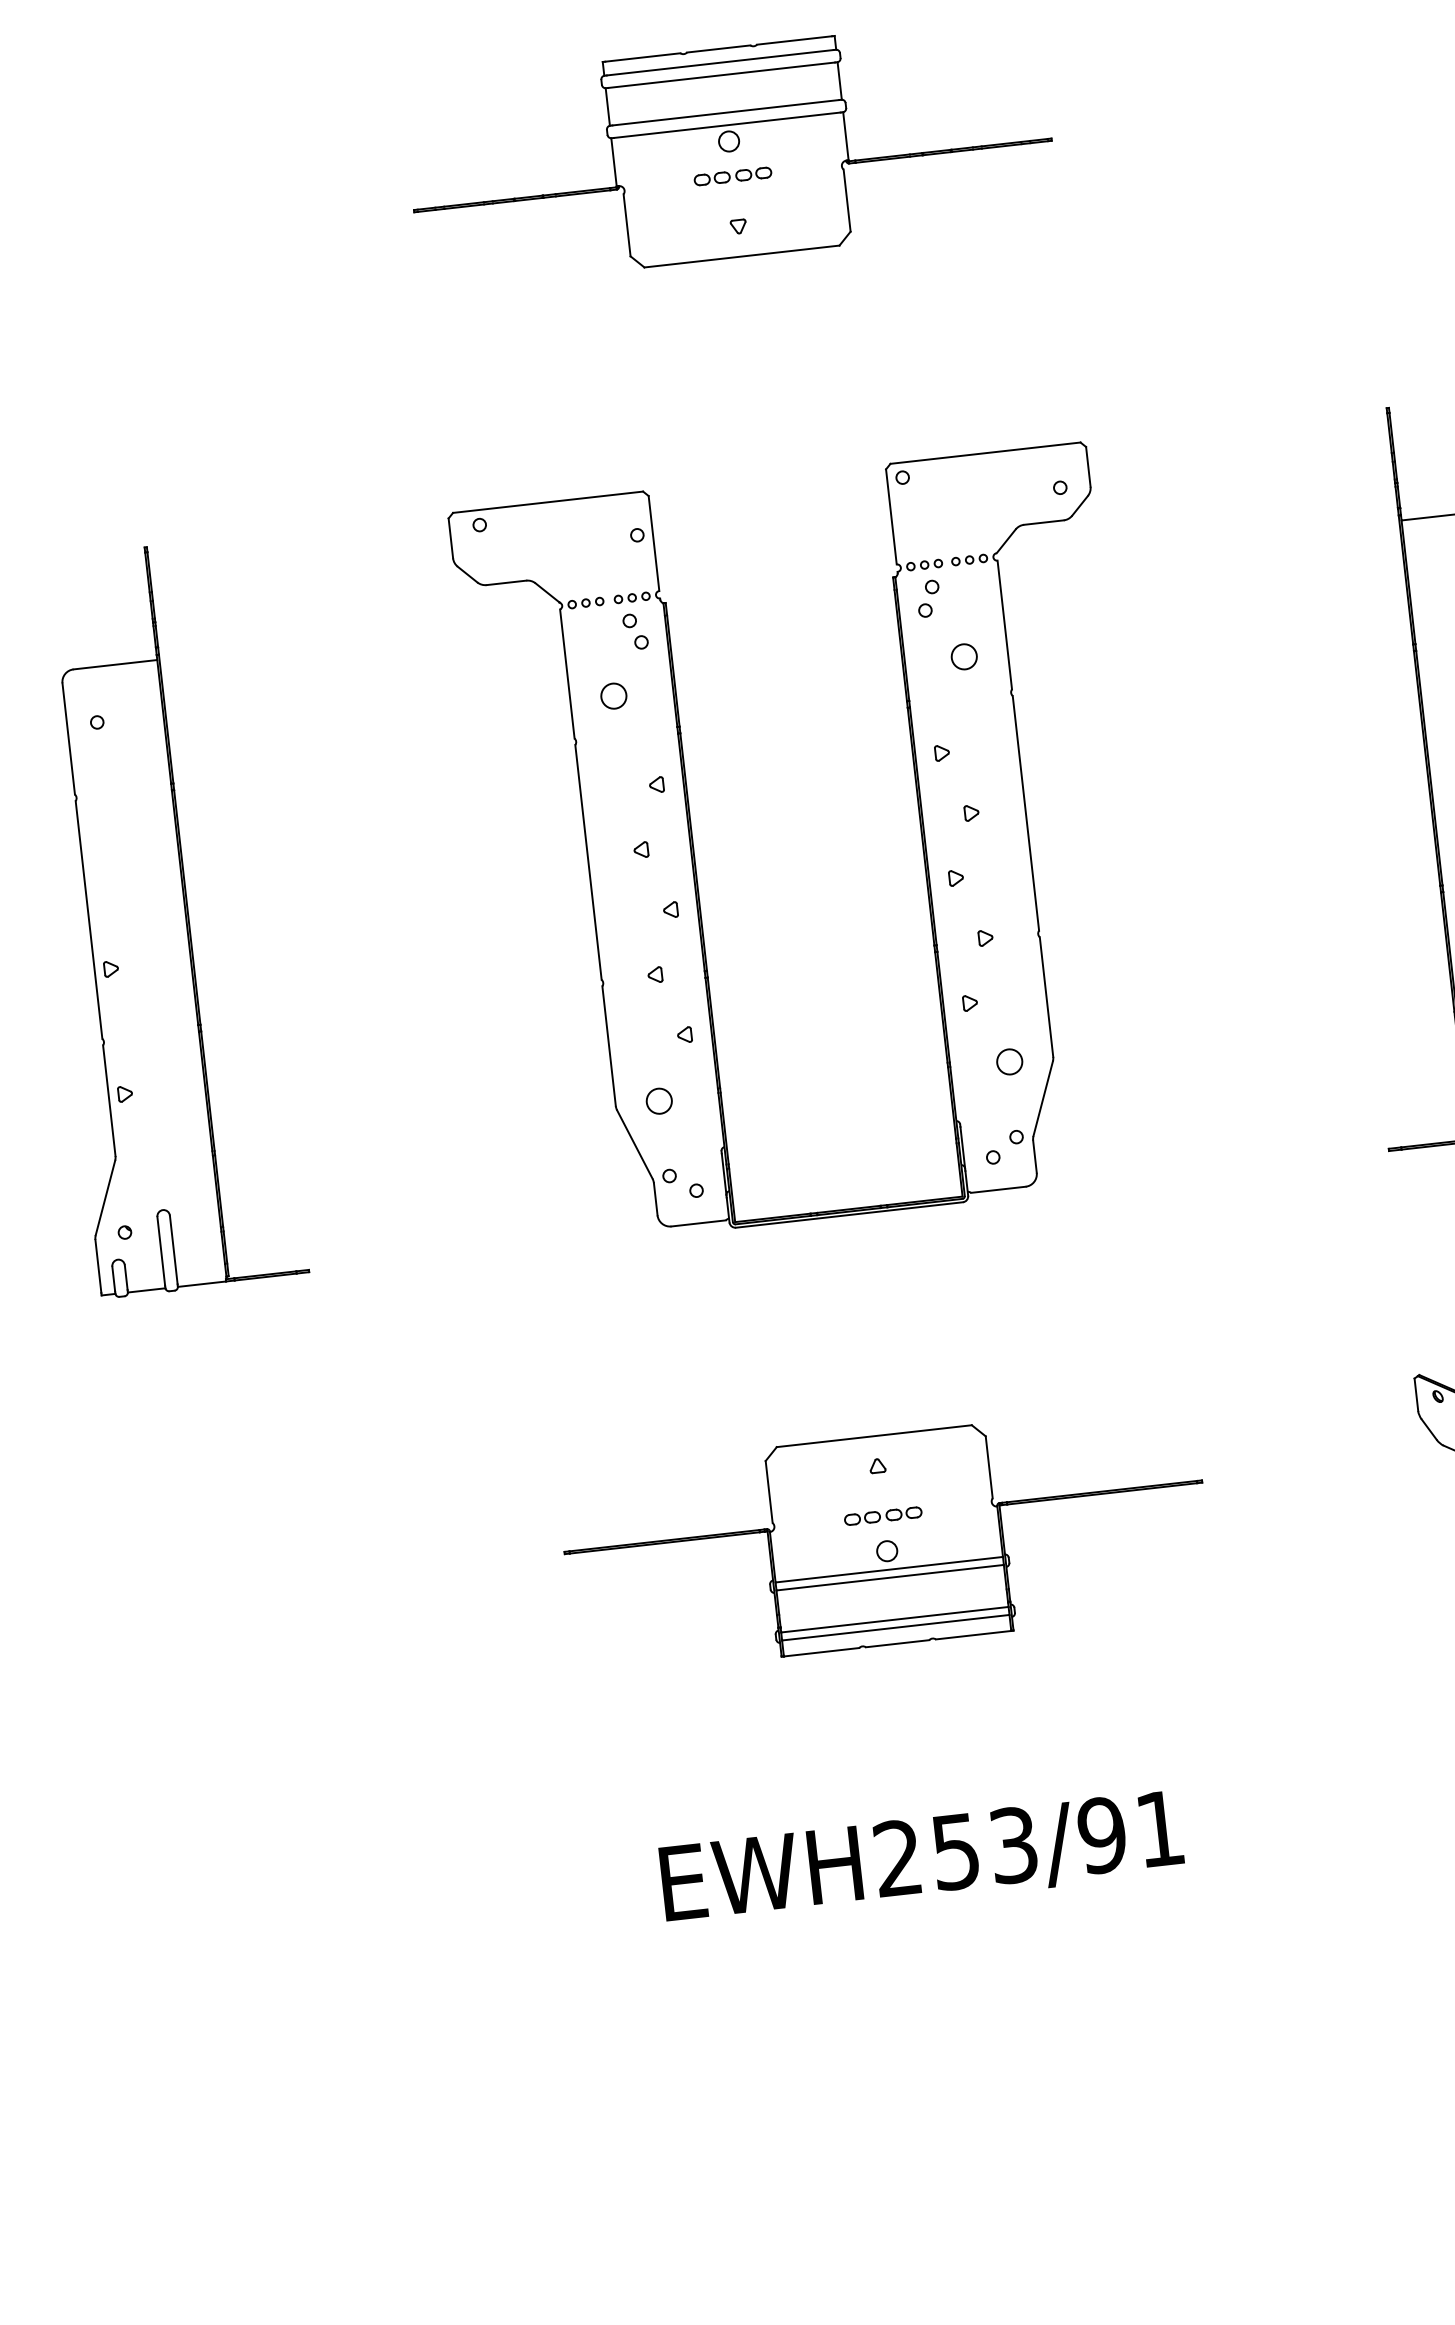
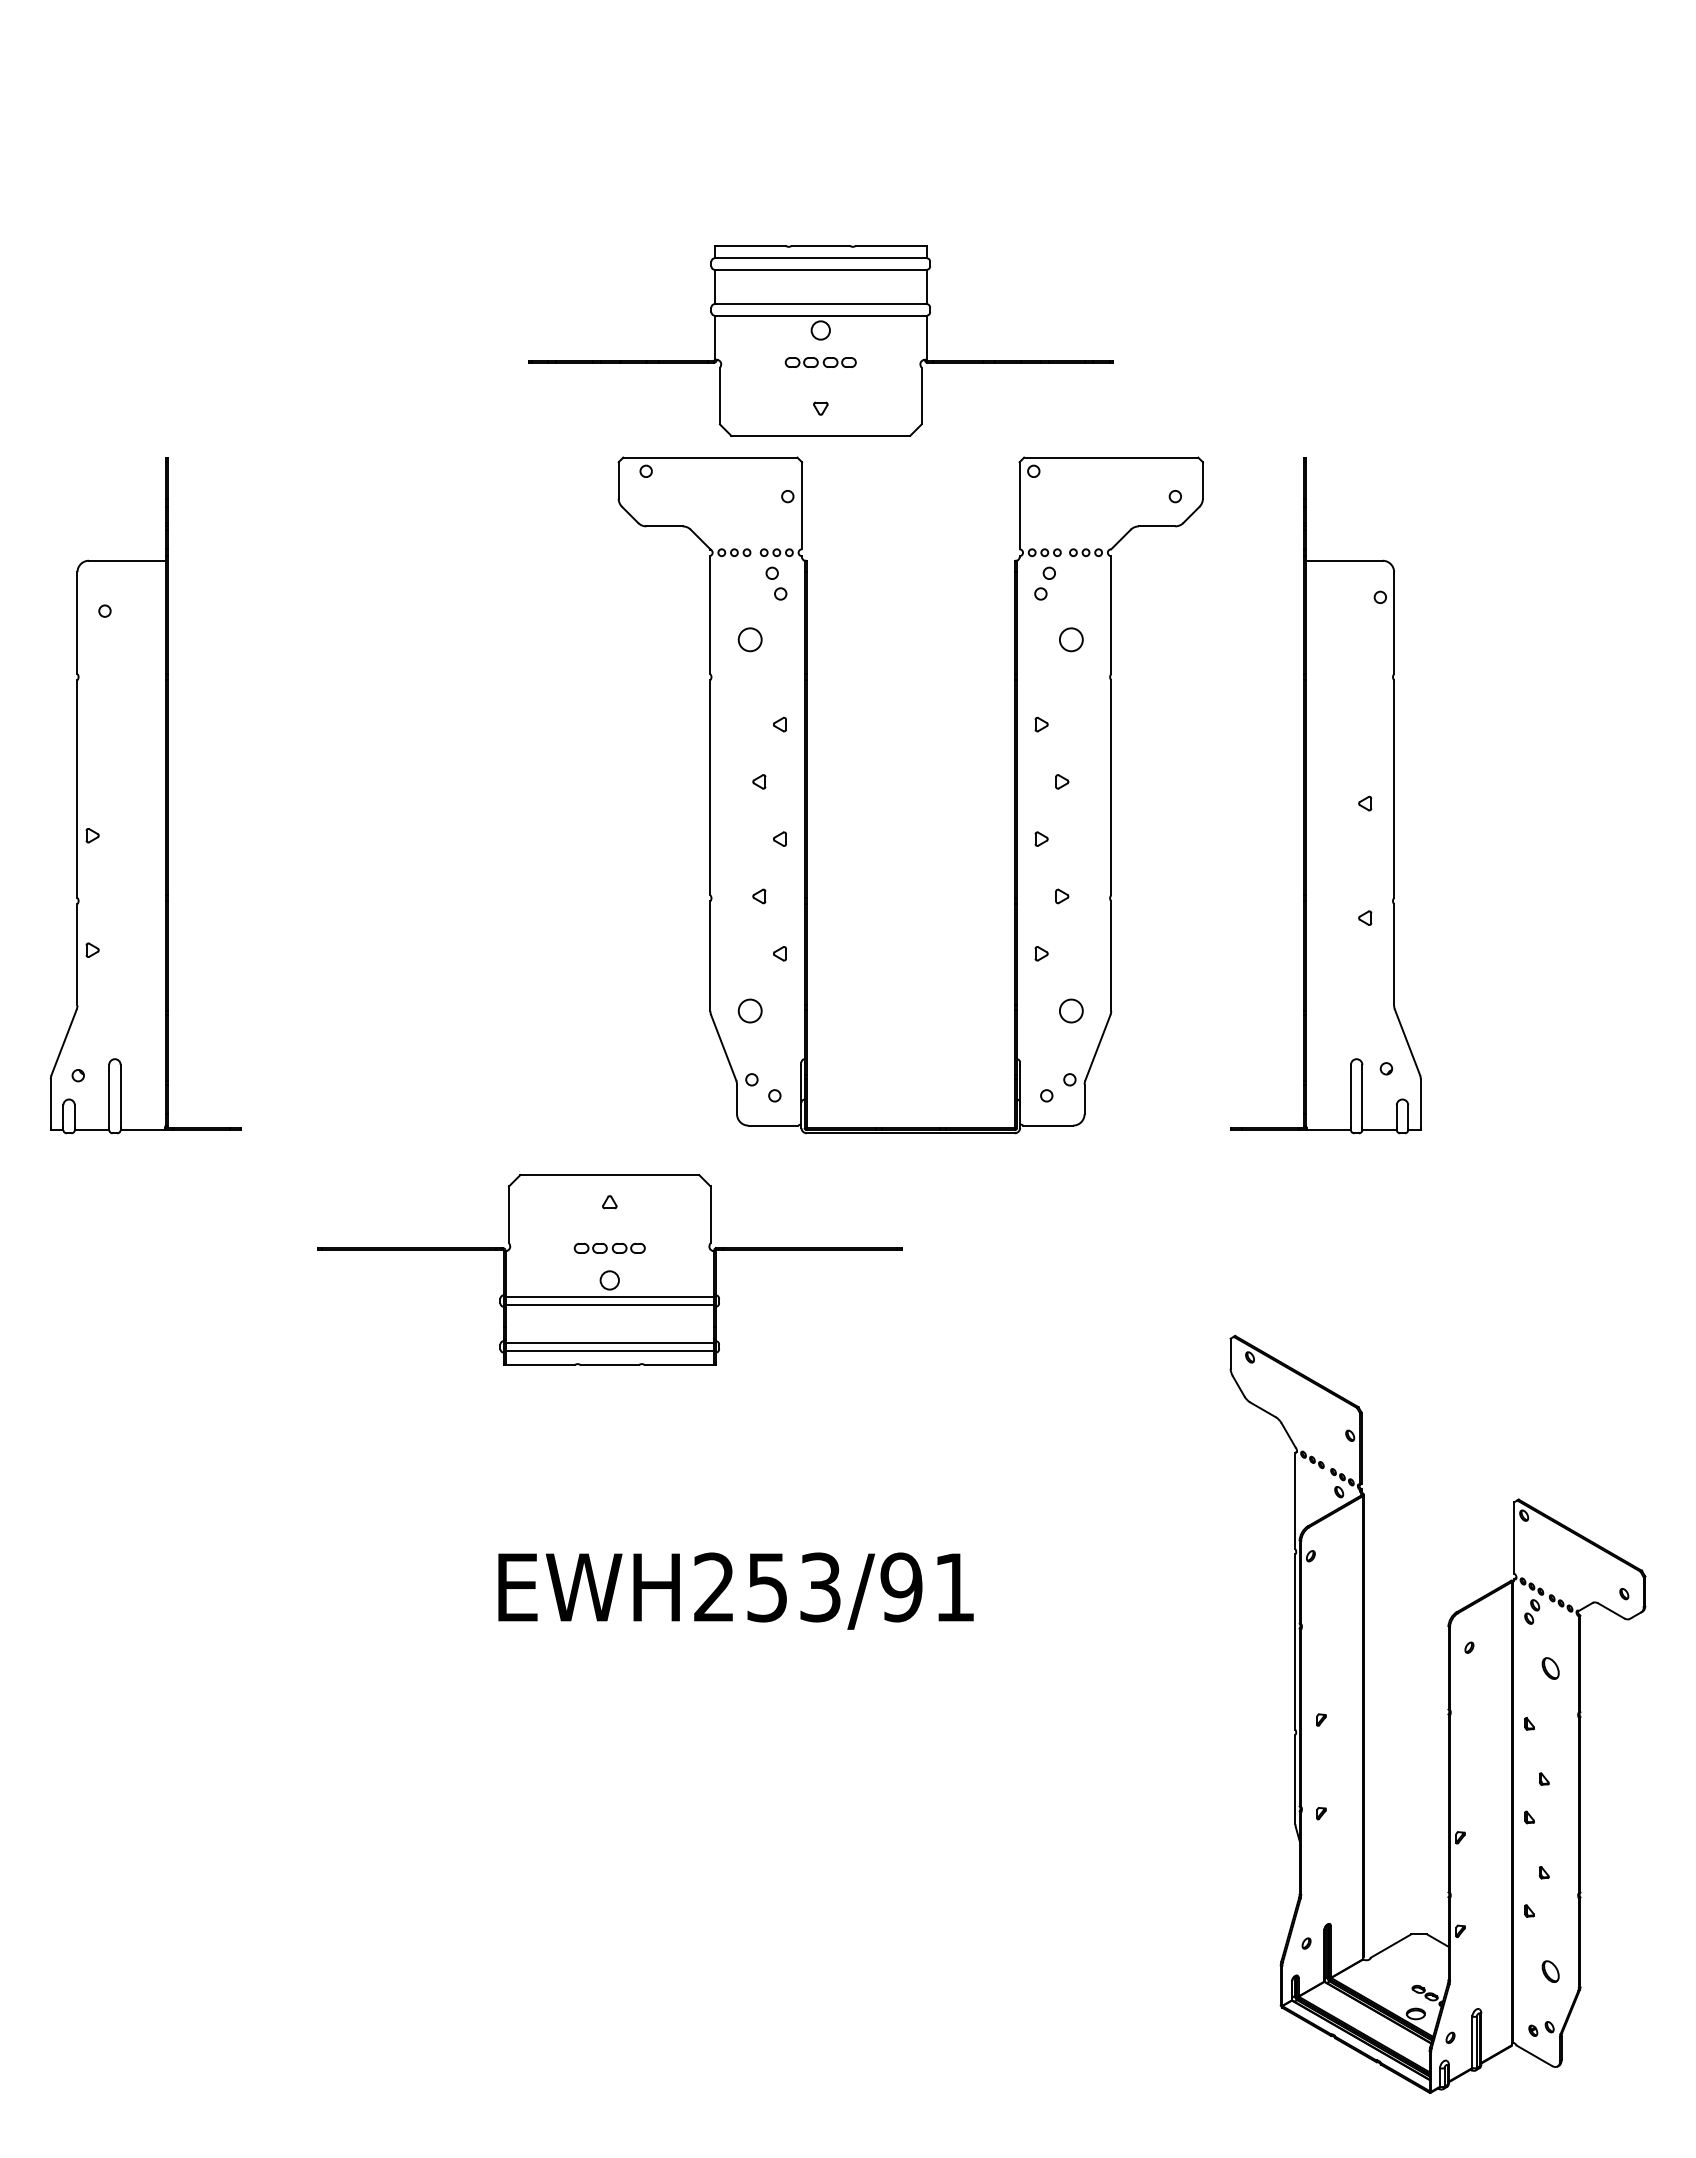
part: (729, 152) -> (820, 340), moved
part: (695, 859) -> (807, 795), moved
part: (885, 1539) -> (609, 1269), moved
text: (921, 1859) -> (735, 1590), moved

